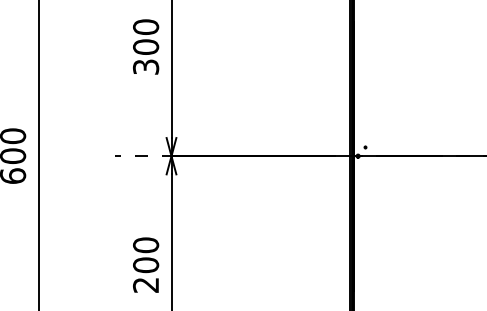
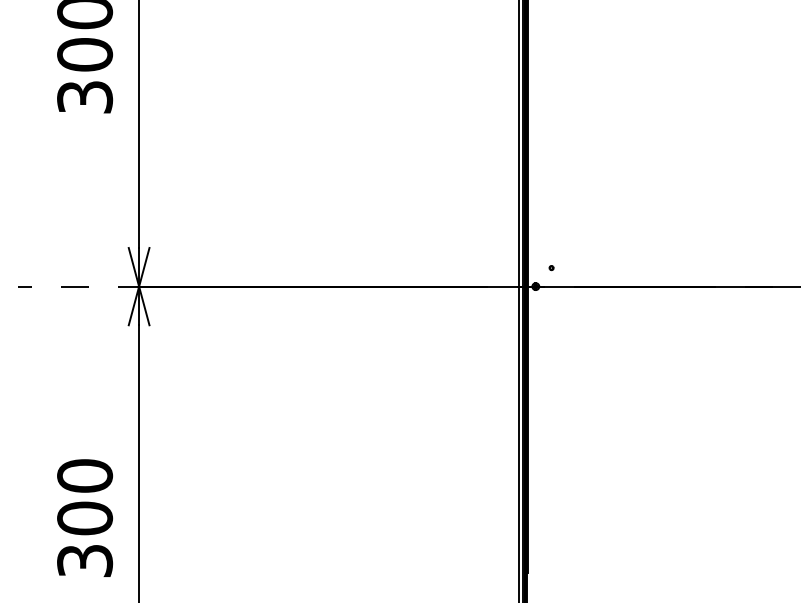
text: (146, 284) -> (85, 559), 200 -> 300

